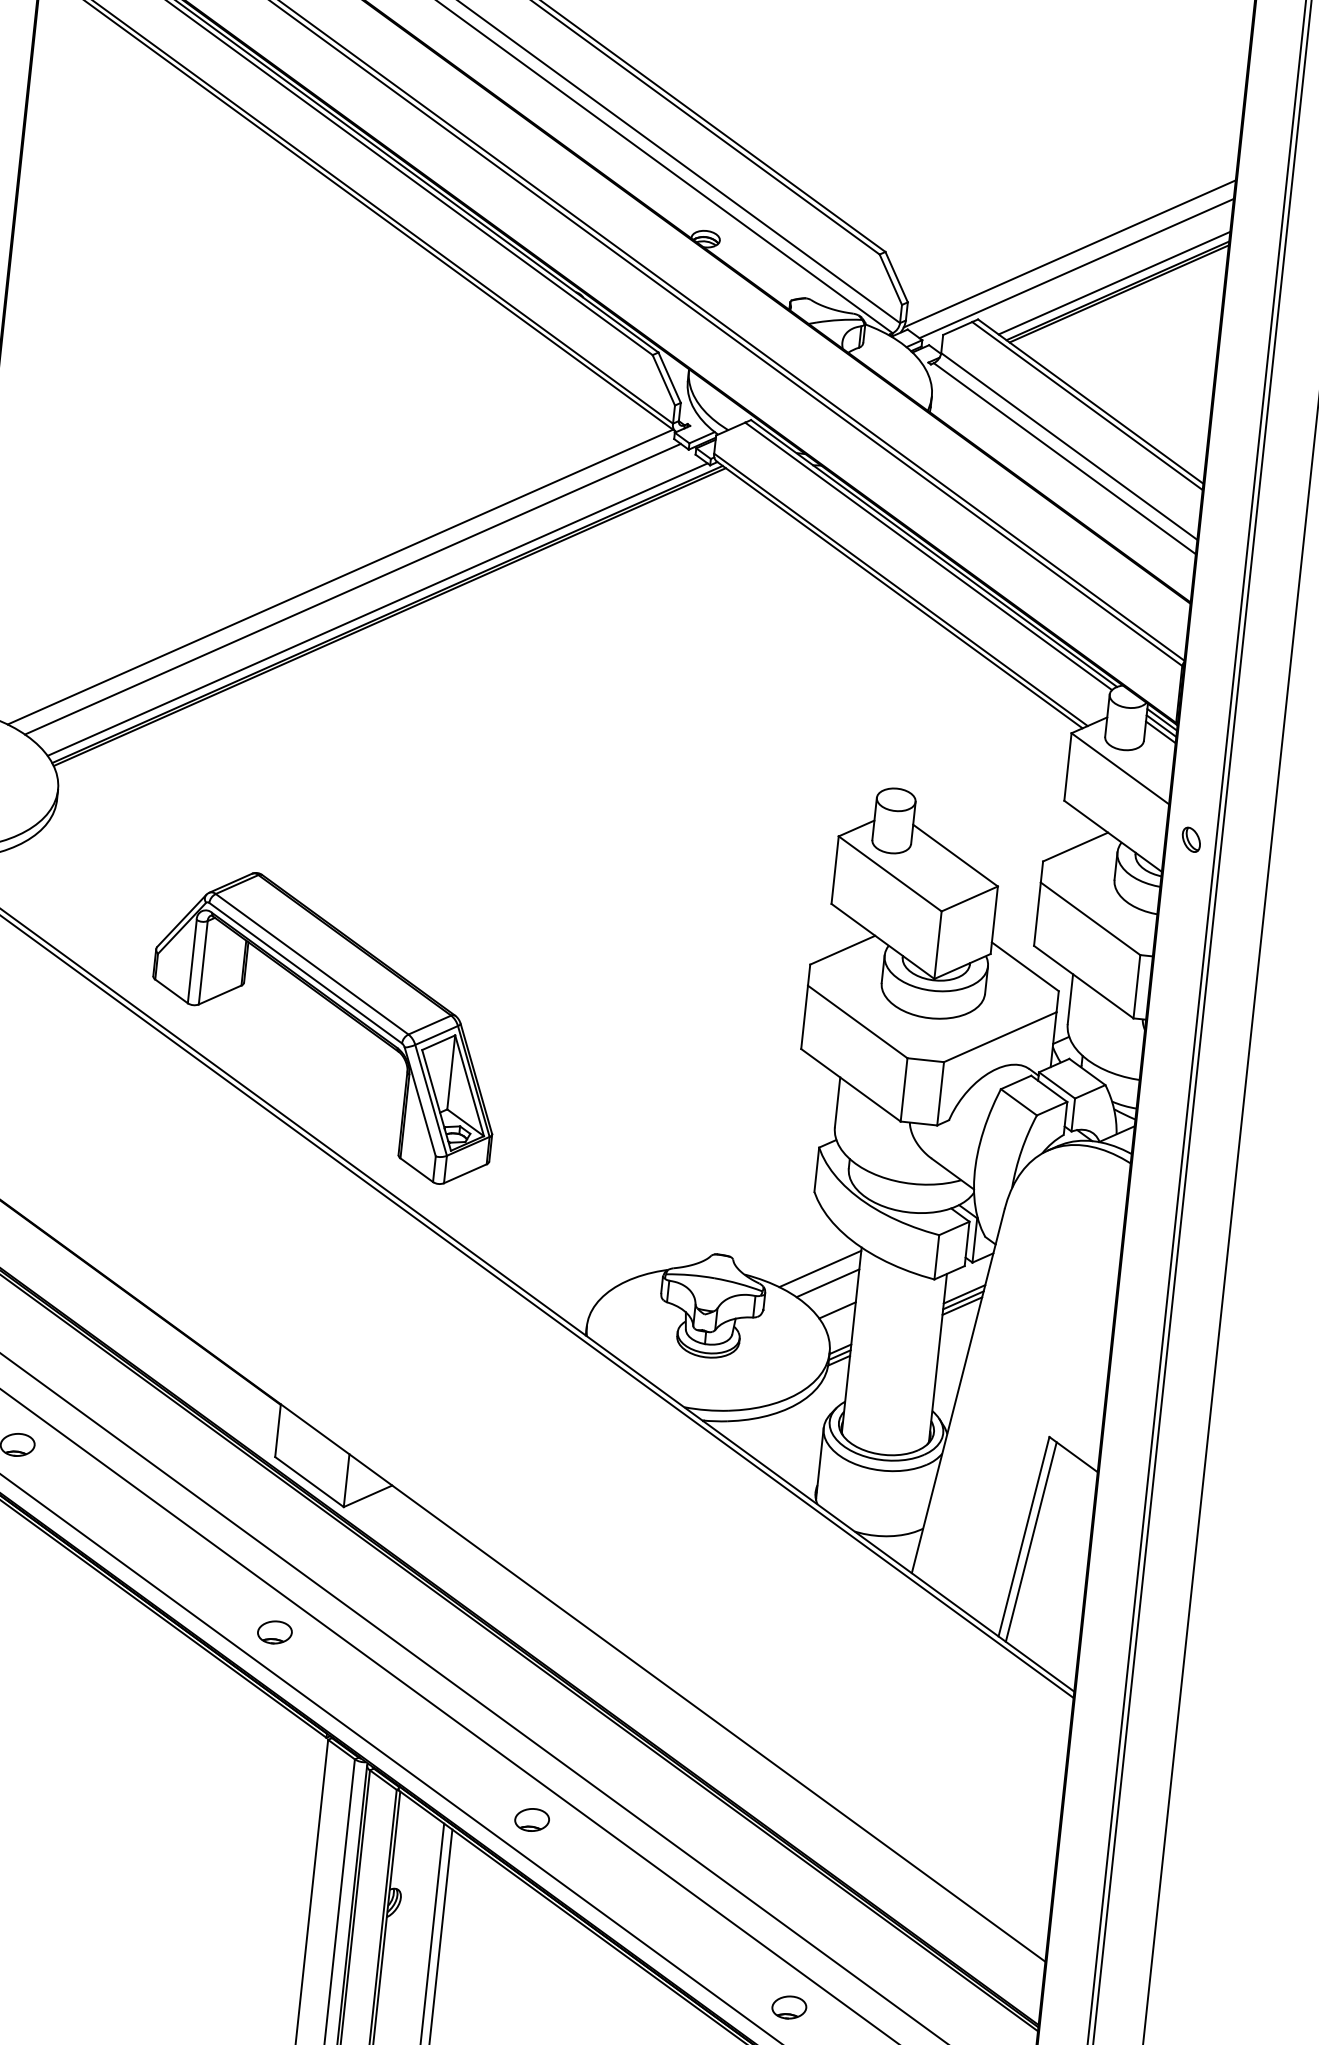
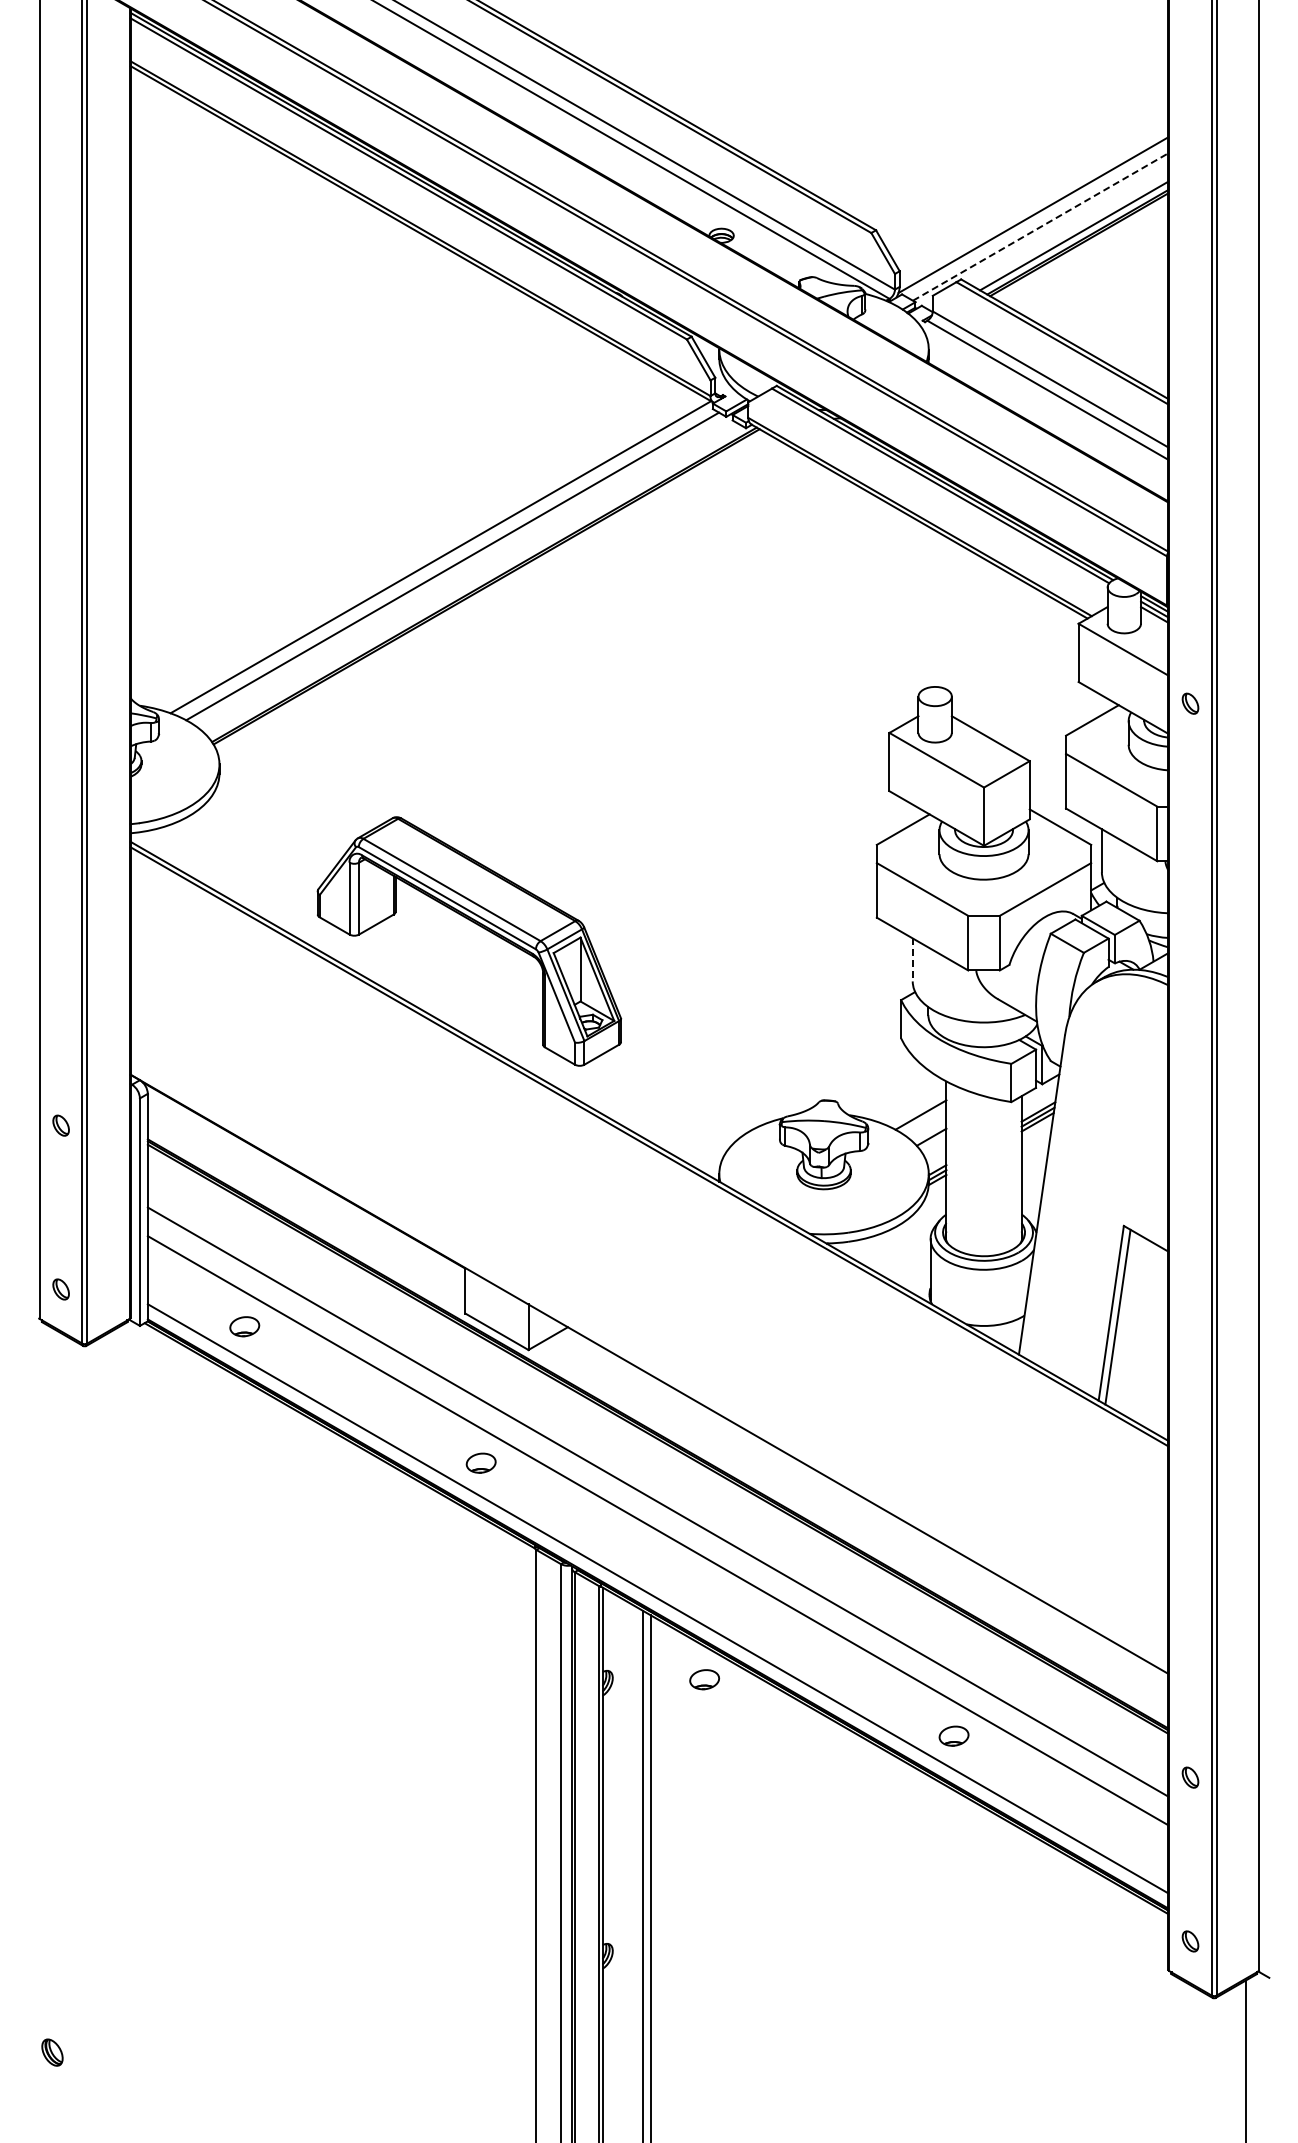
line: (1077, 268) -> (1041, 226), solid -> dashed
line: (377, 609) -> (475, 581), removed
line: (837, 1101) -> (912, 959), solid -> dashed
line: (819, 1268) -> (912, 1103), removed
part: (532, 1819) -> (704, 1679), moved

